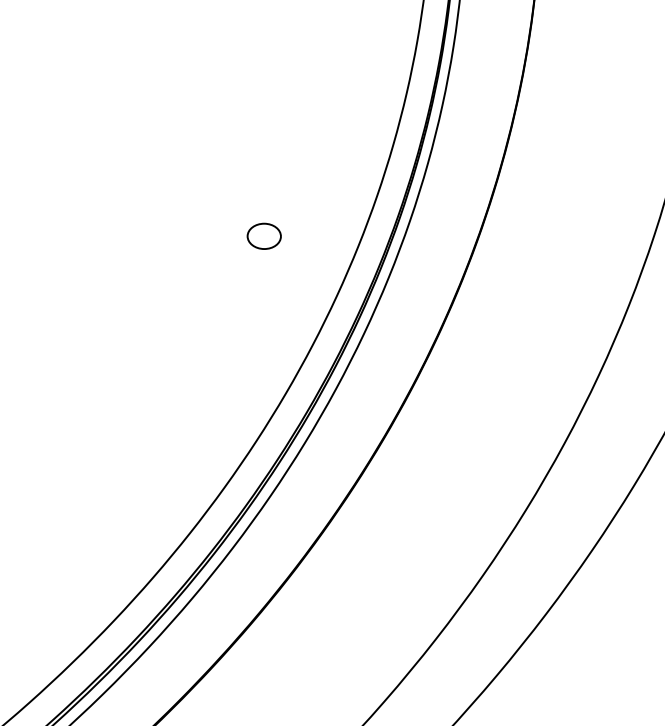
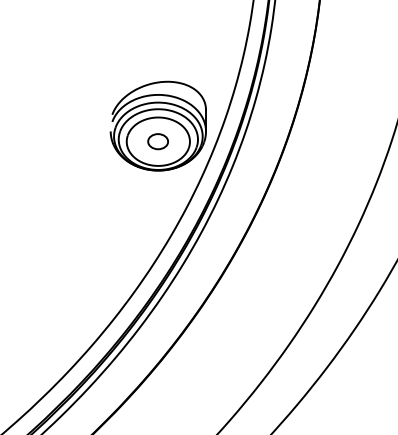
part: (263, 209) -> (157, 125), added

